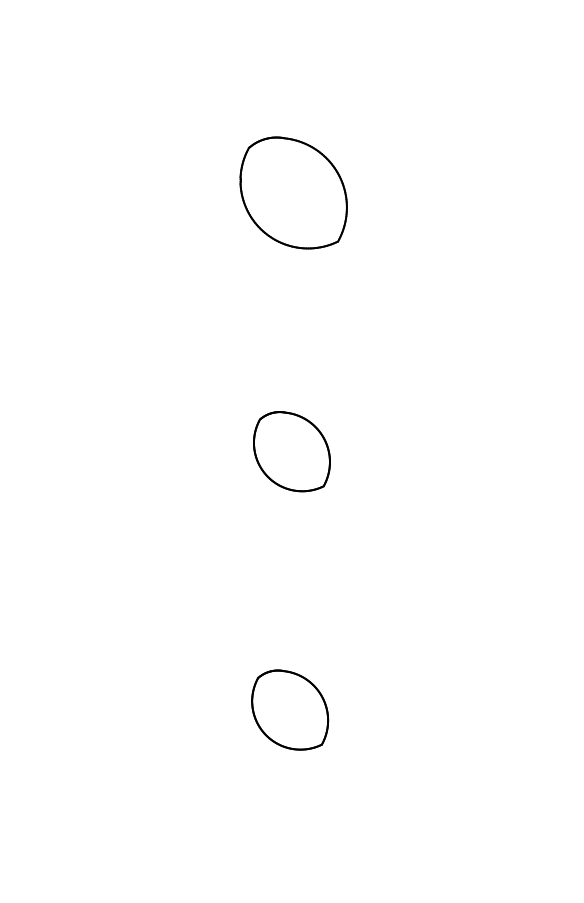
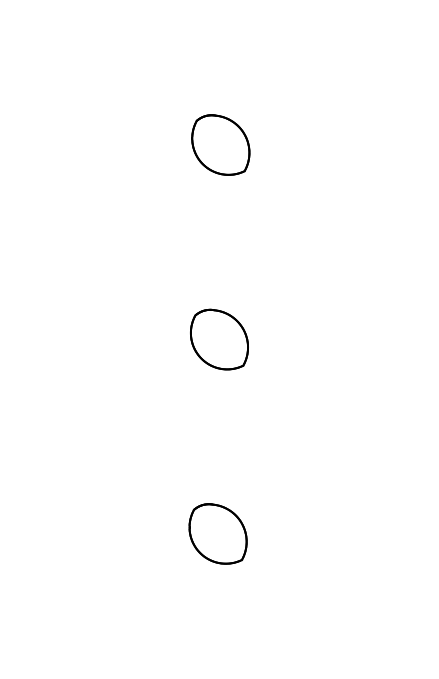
part: (293, 192) -> (220, 144), size x0.71

